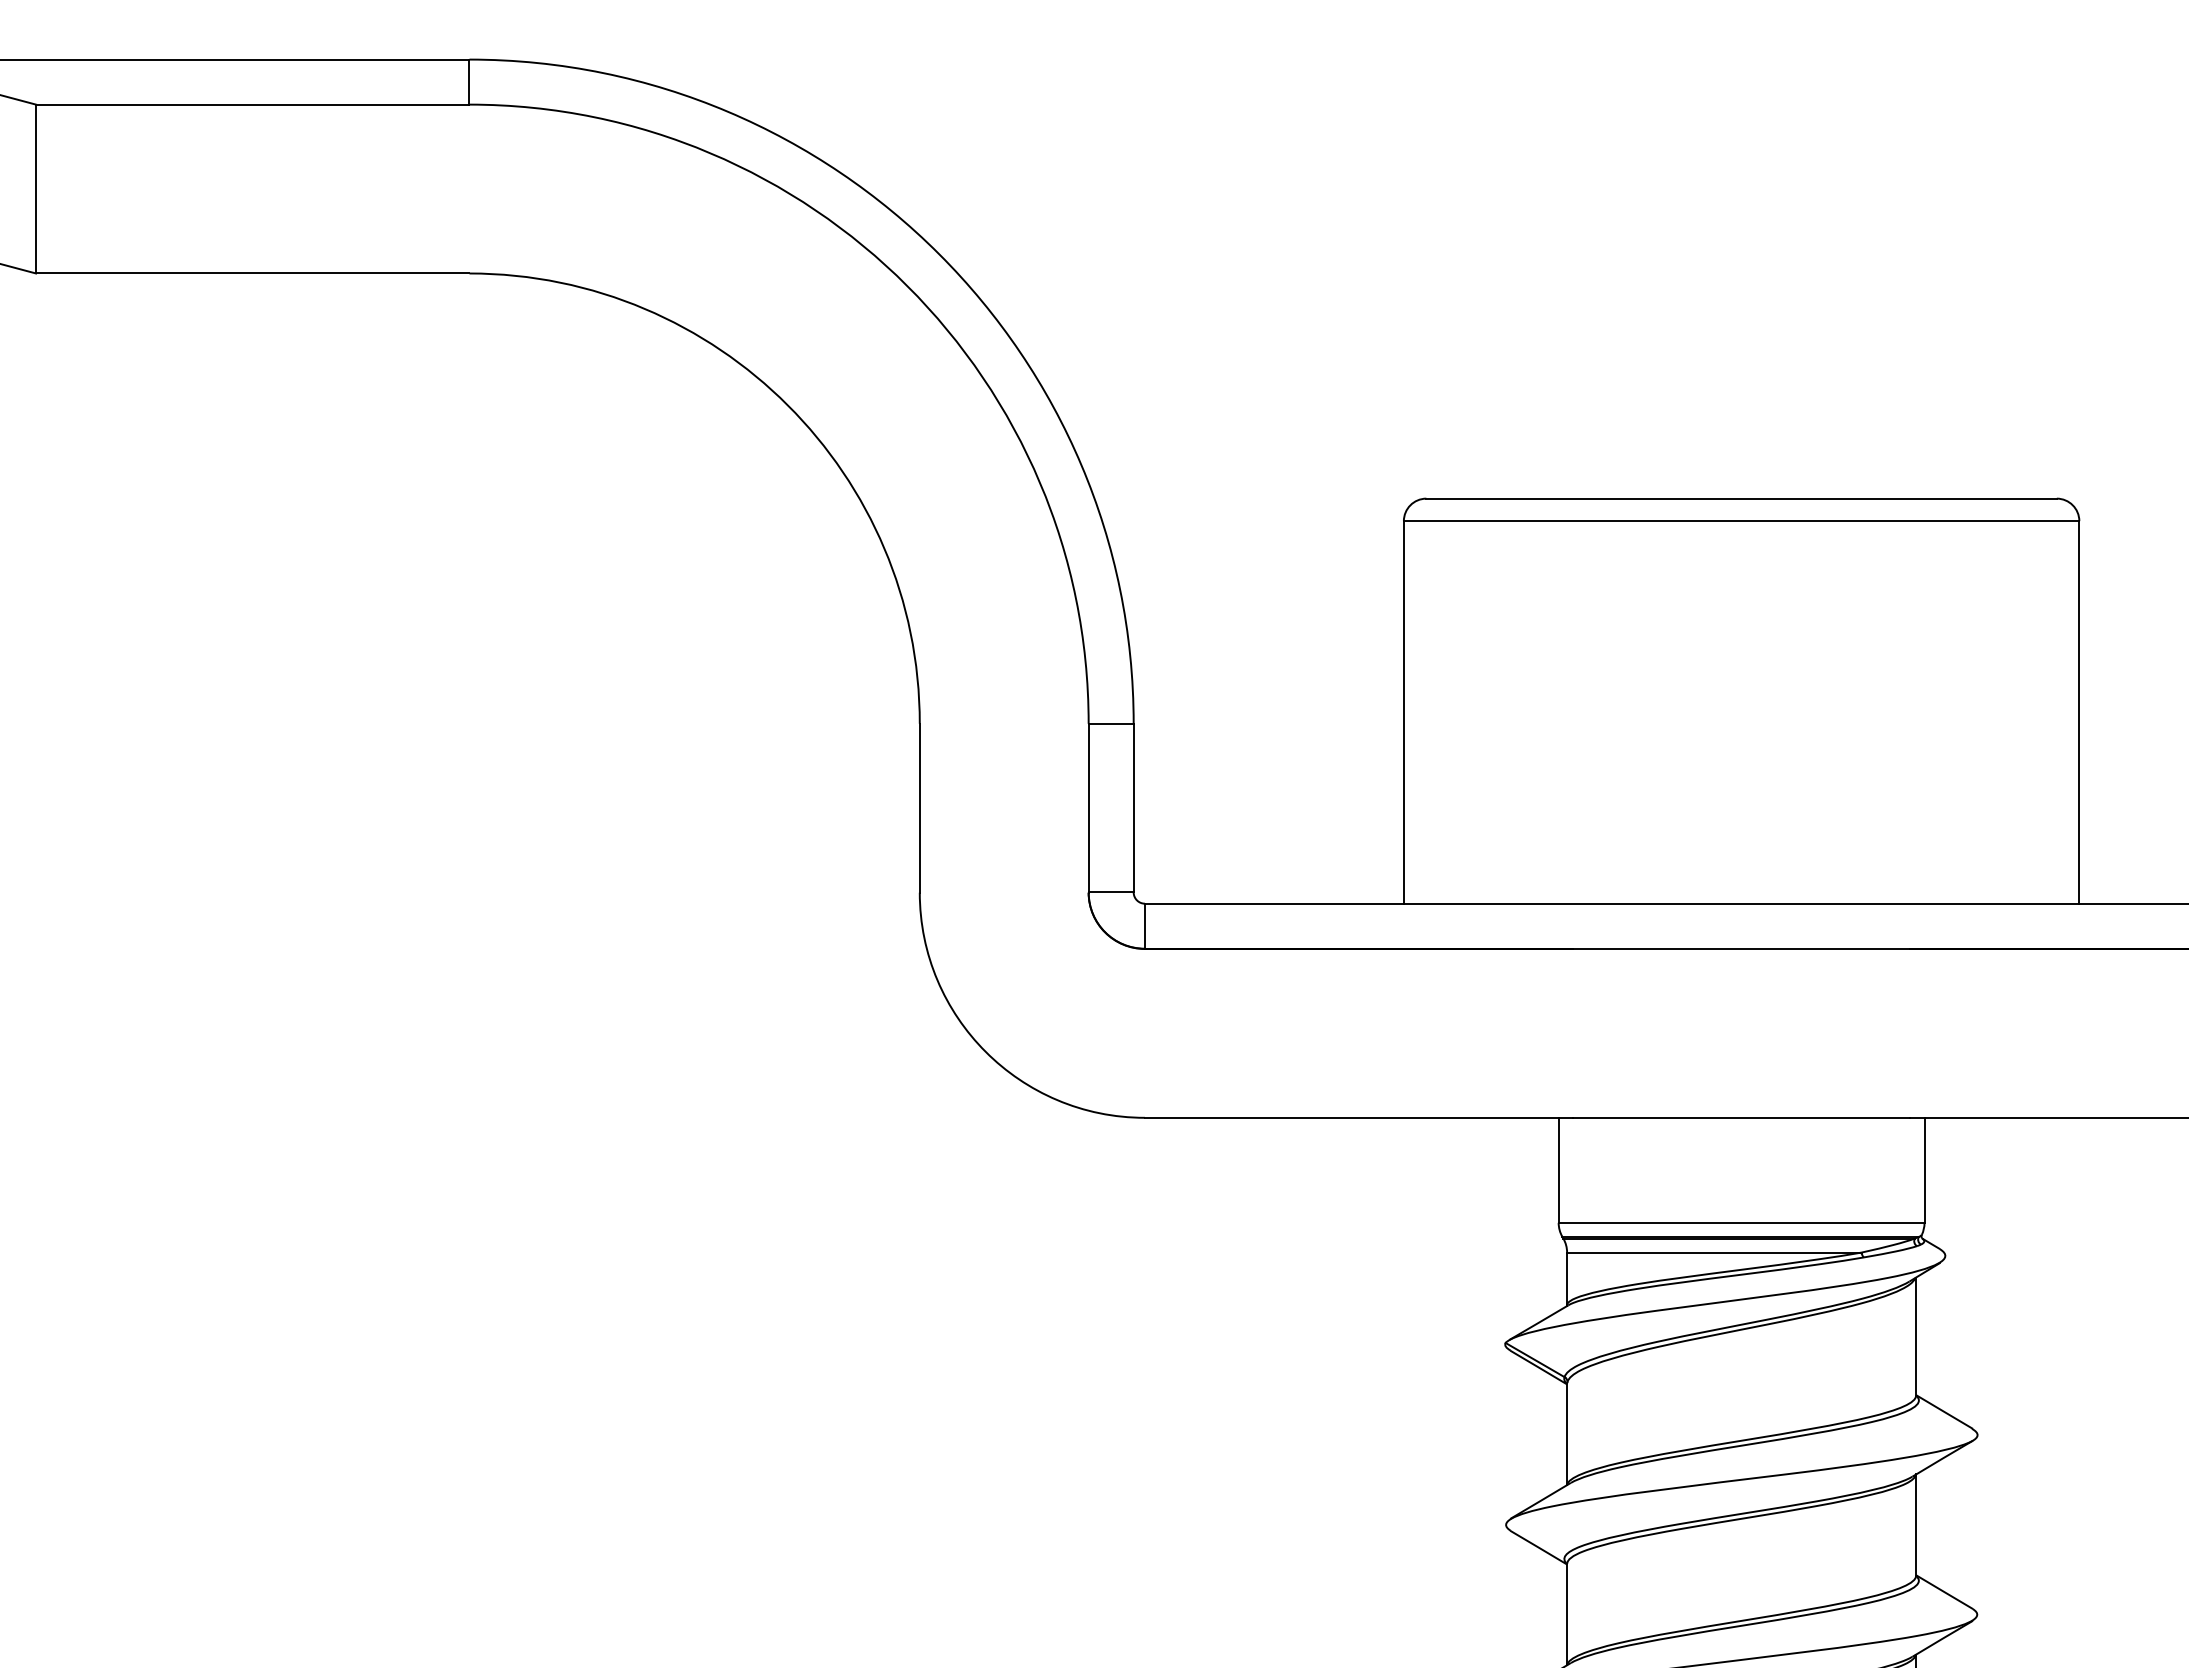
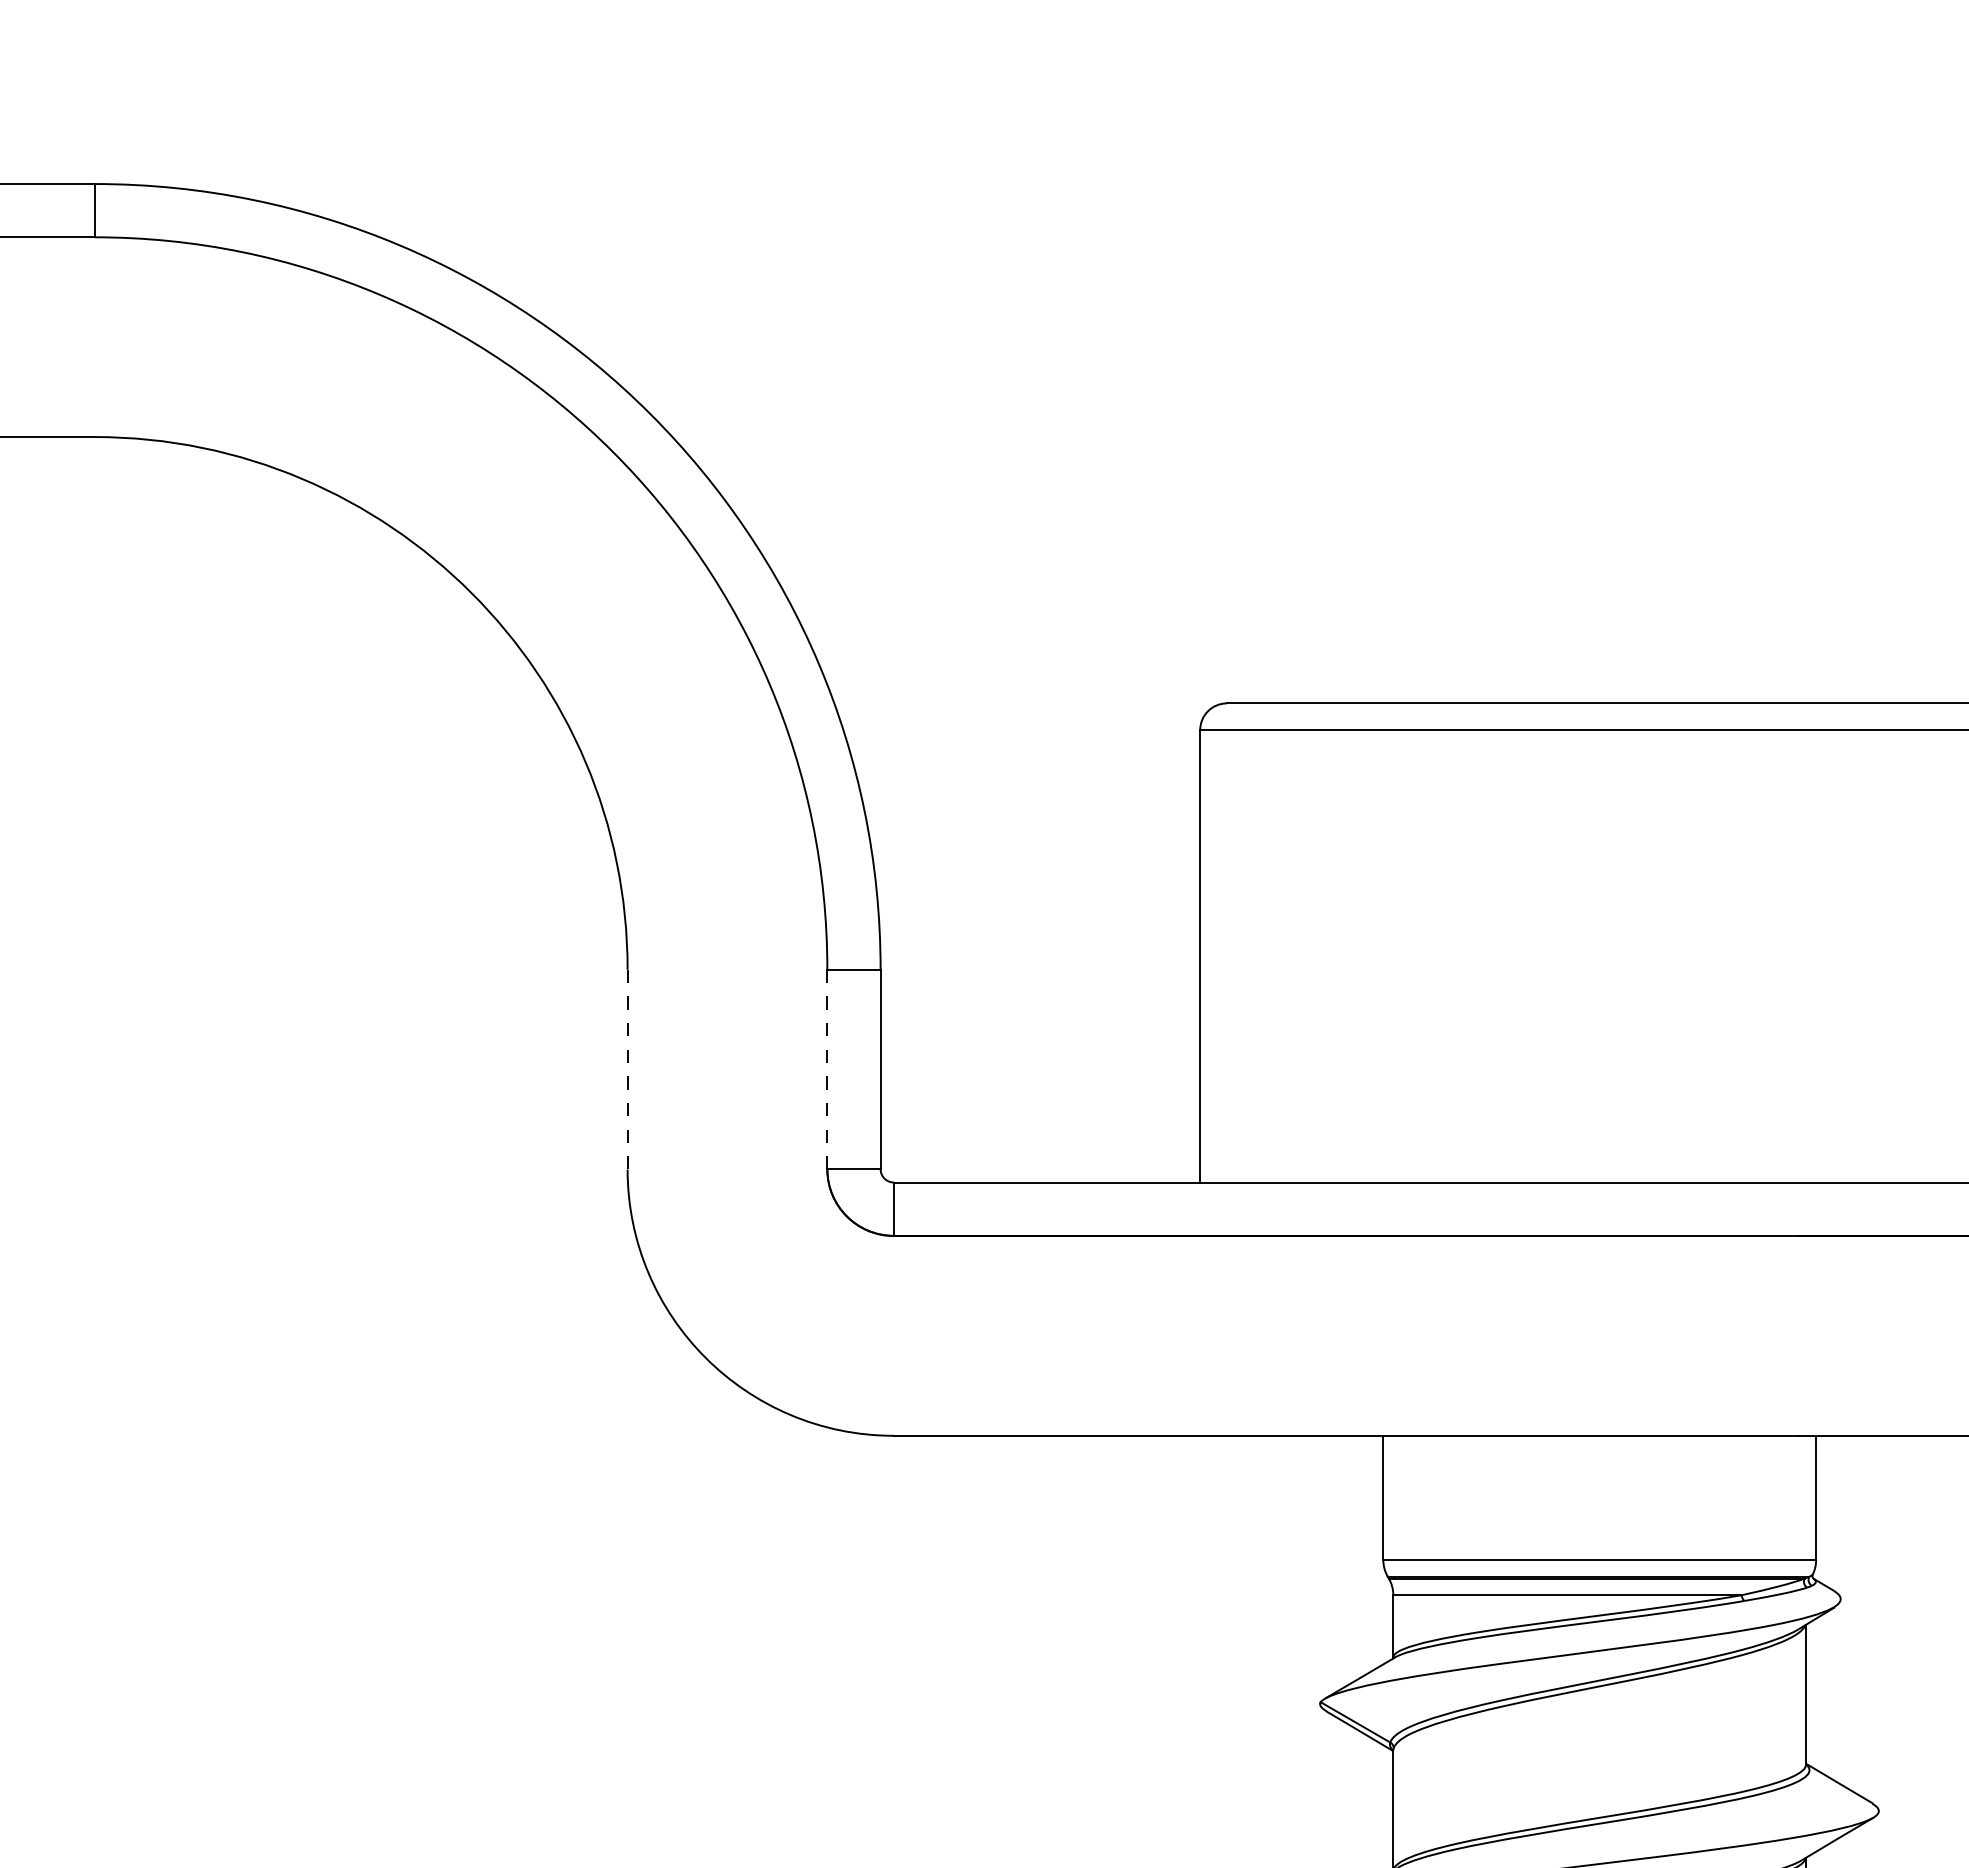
line: (919, 807) -> (627, 1068), solid -> dashed
line: (1088, 808) -> (827, 1069), solid -> dashed

